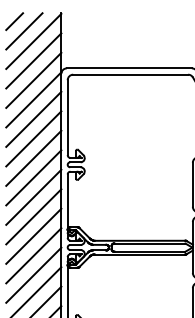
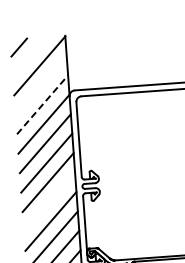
line: (24, 31) -> (29, 56), removed
line: (33, 60) -> (40, 84), removed
line: (33, 80) -> (42, 104), solid -> dashed
line: (33, 177) -> (49, 201), removed

